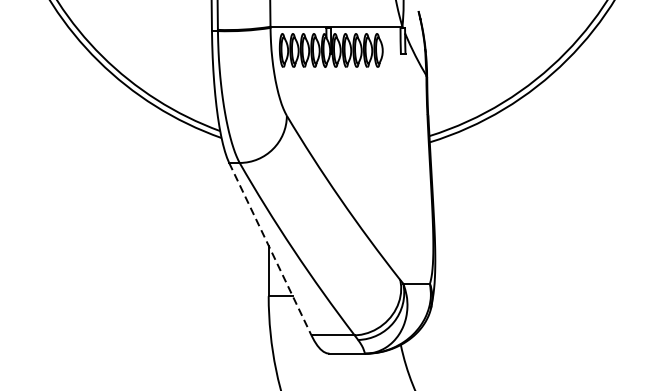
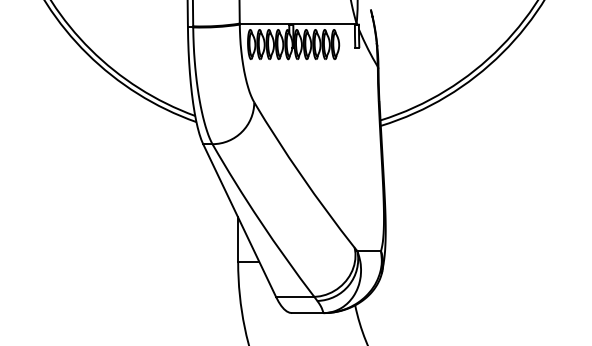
line: (270, 249) -> (239, 220), dashed -> solid

